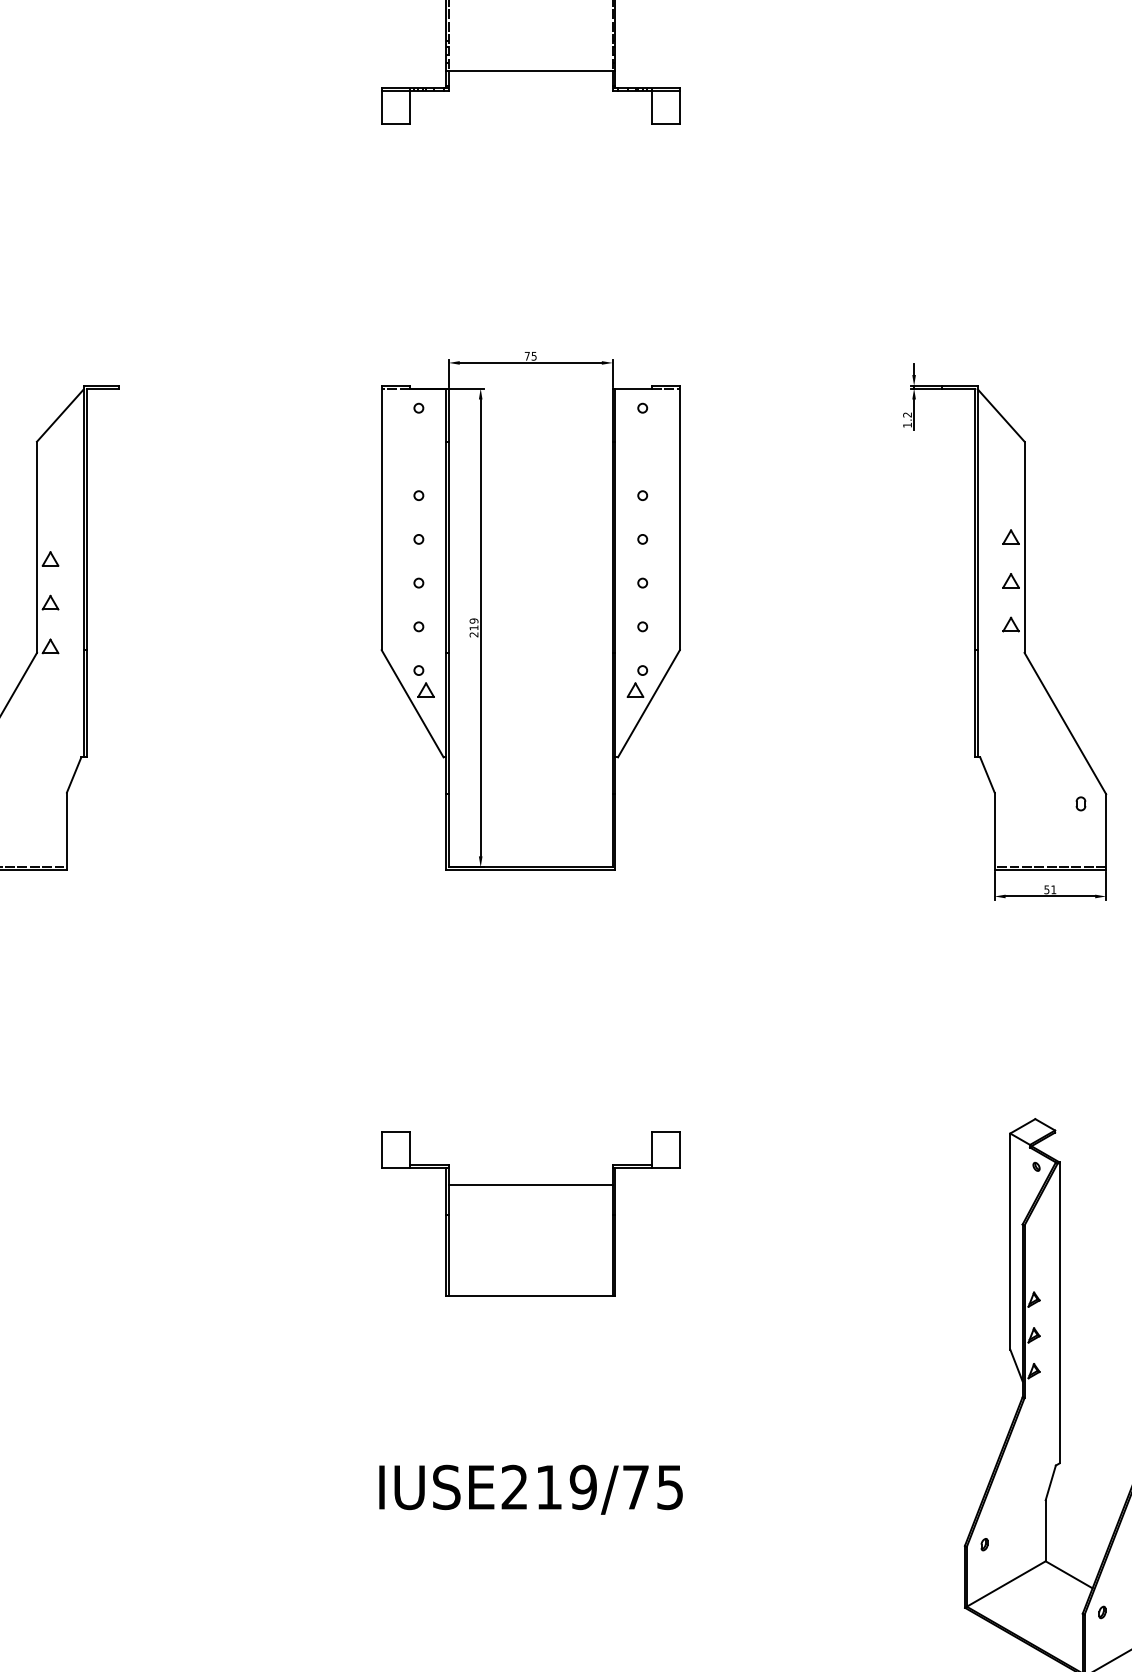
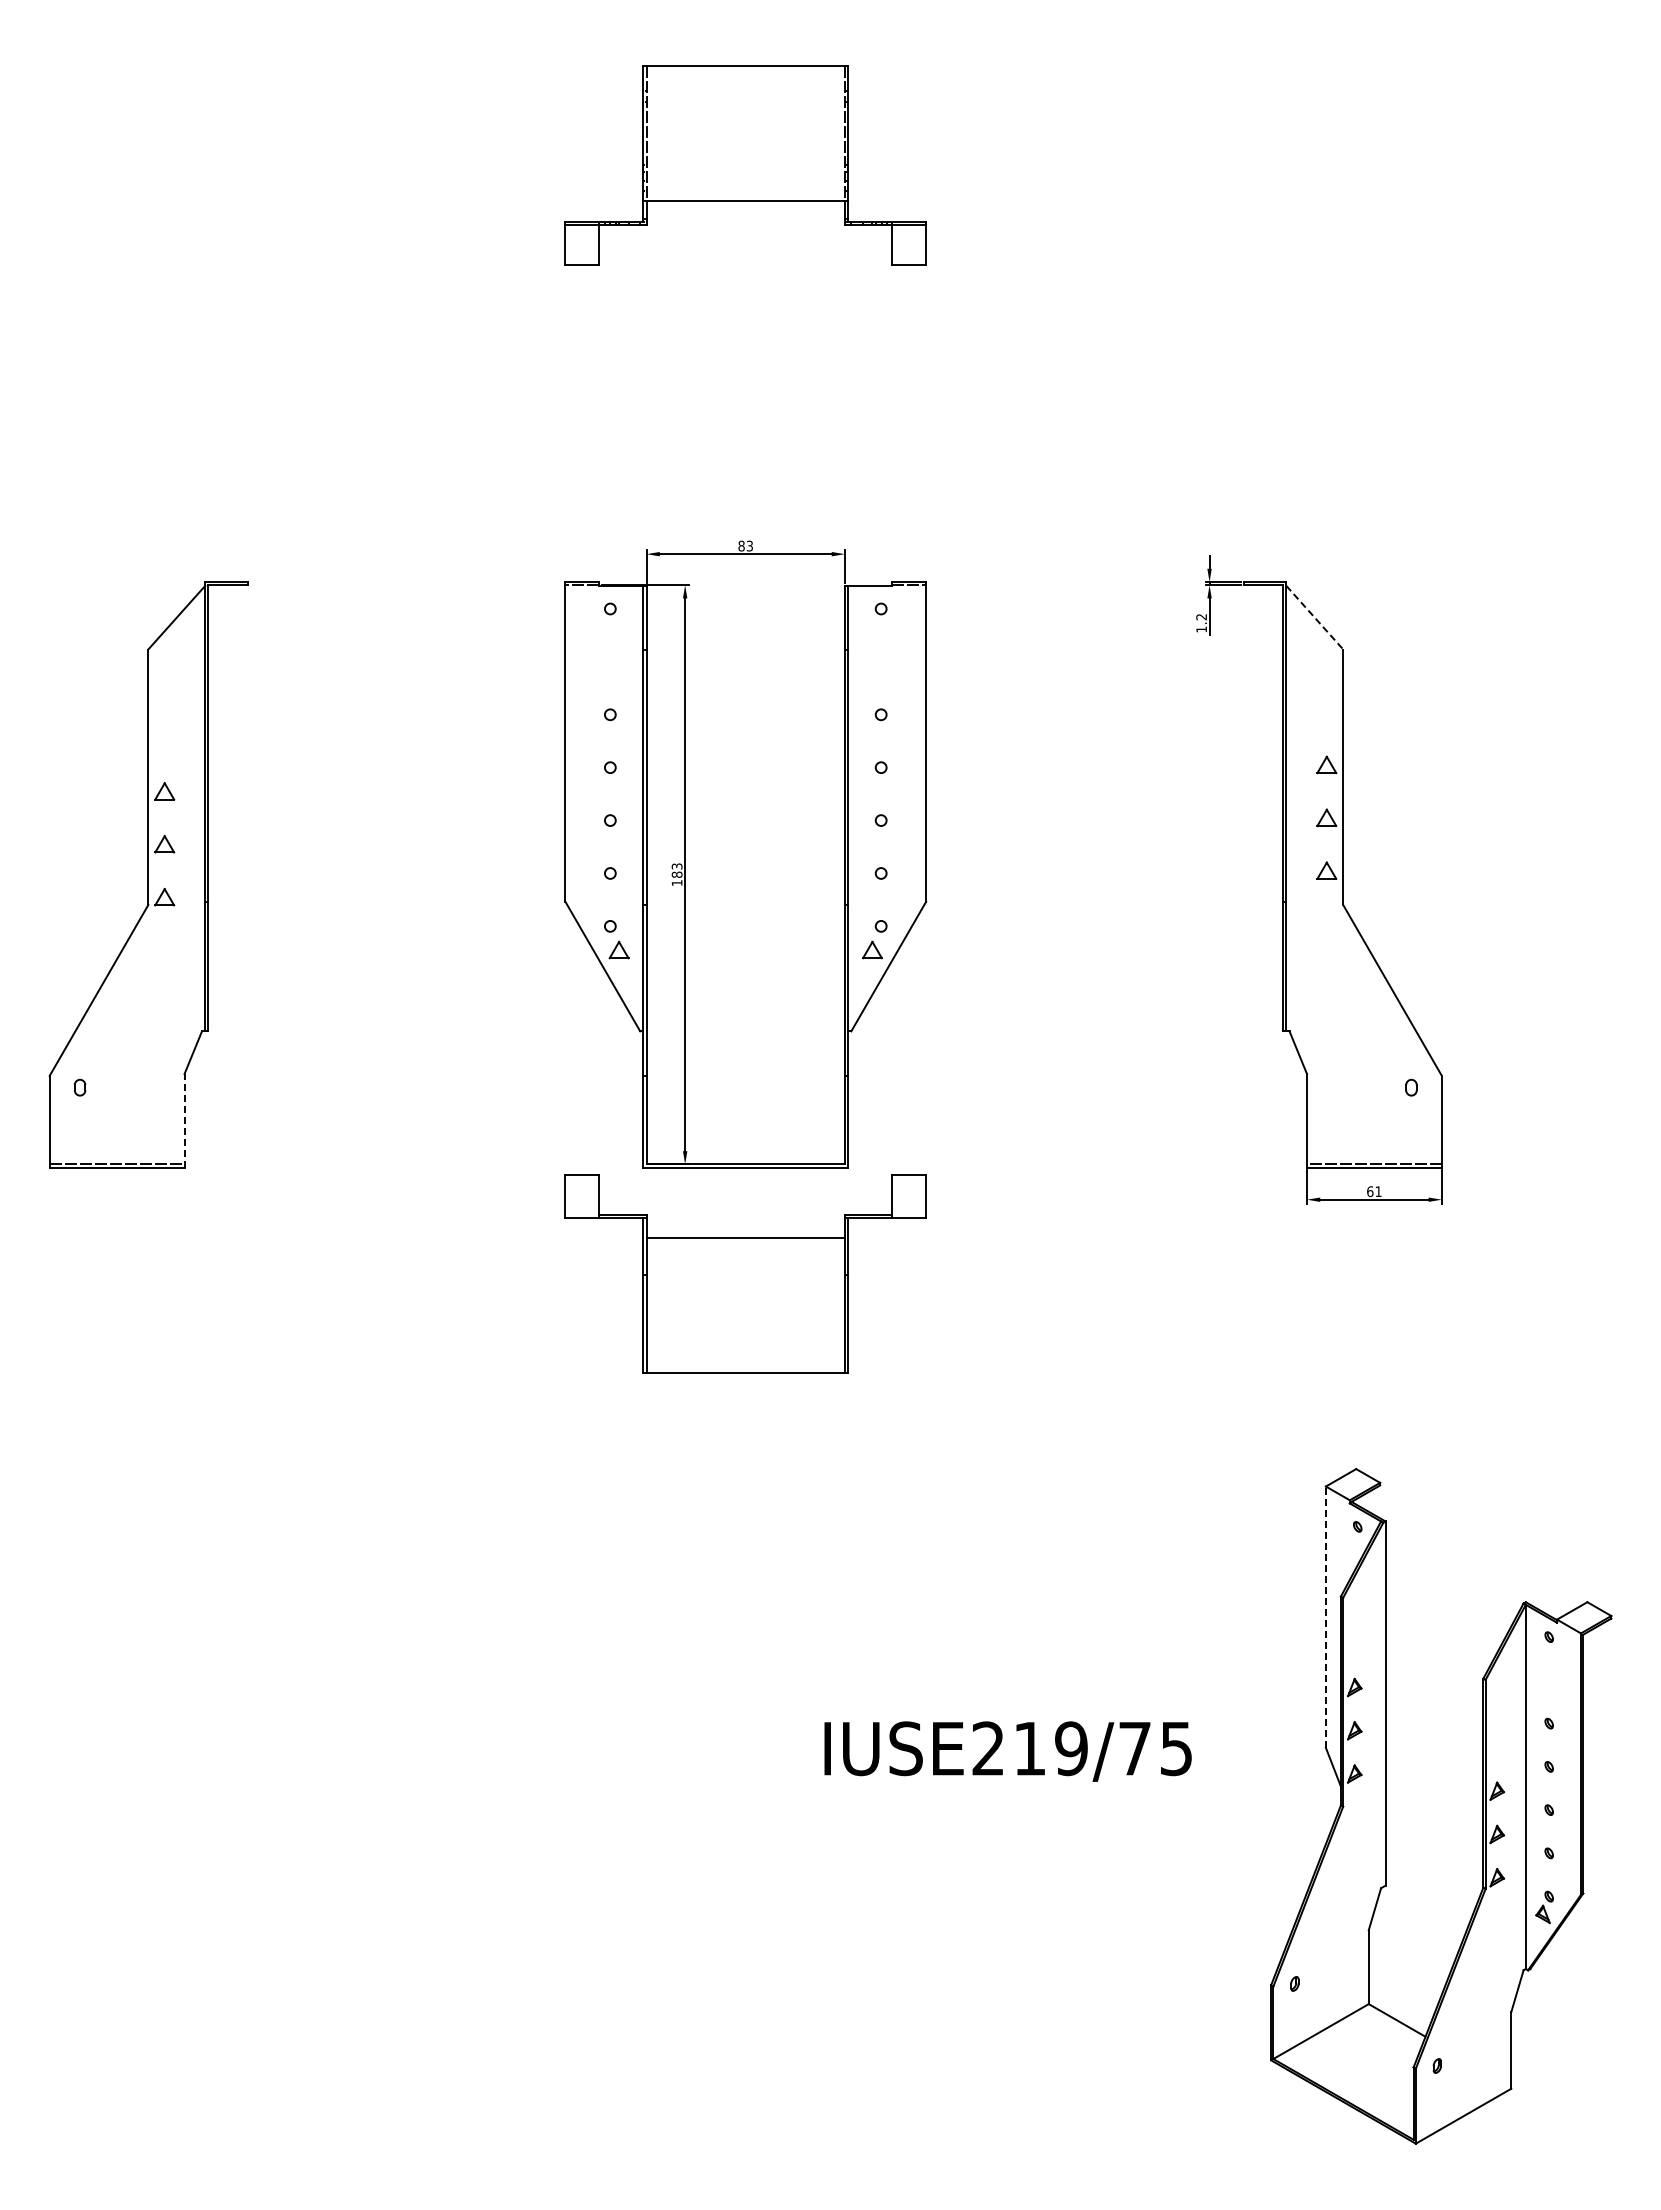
text: (530, 355) -> (745, 545), 75 -> 83
line: (1000, 415) -> (1314, 617), solid -> dashed
text: (473, 627) -> (676, 874), 219 -> 183
line: (66, 831) -> (184, 1120), solid -> dashed
text: (1047, 889) -> (1370, 1191), 51 -> 61
part: (530, 1213) -> (745, 1273), moved
line: (1009, 1241) -> (1325, 1617), solid -> dashed
text: (530, 1489) -> (1007, 1751), moved

